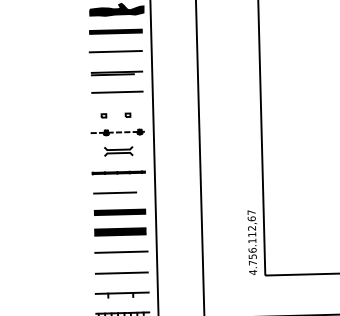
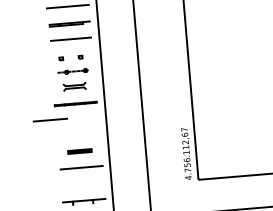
part: (117, 132) -> (72, 71), size x0.7
line: (115, 192) -> (50, 119), moved
part: (120, 211) -> (79, 135), removed
part: (120, 231) -> (79, 151), size x0.6
line: (121, 272) -> (82, 184), removed

